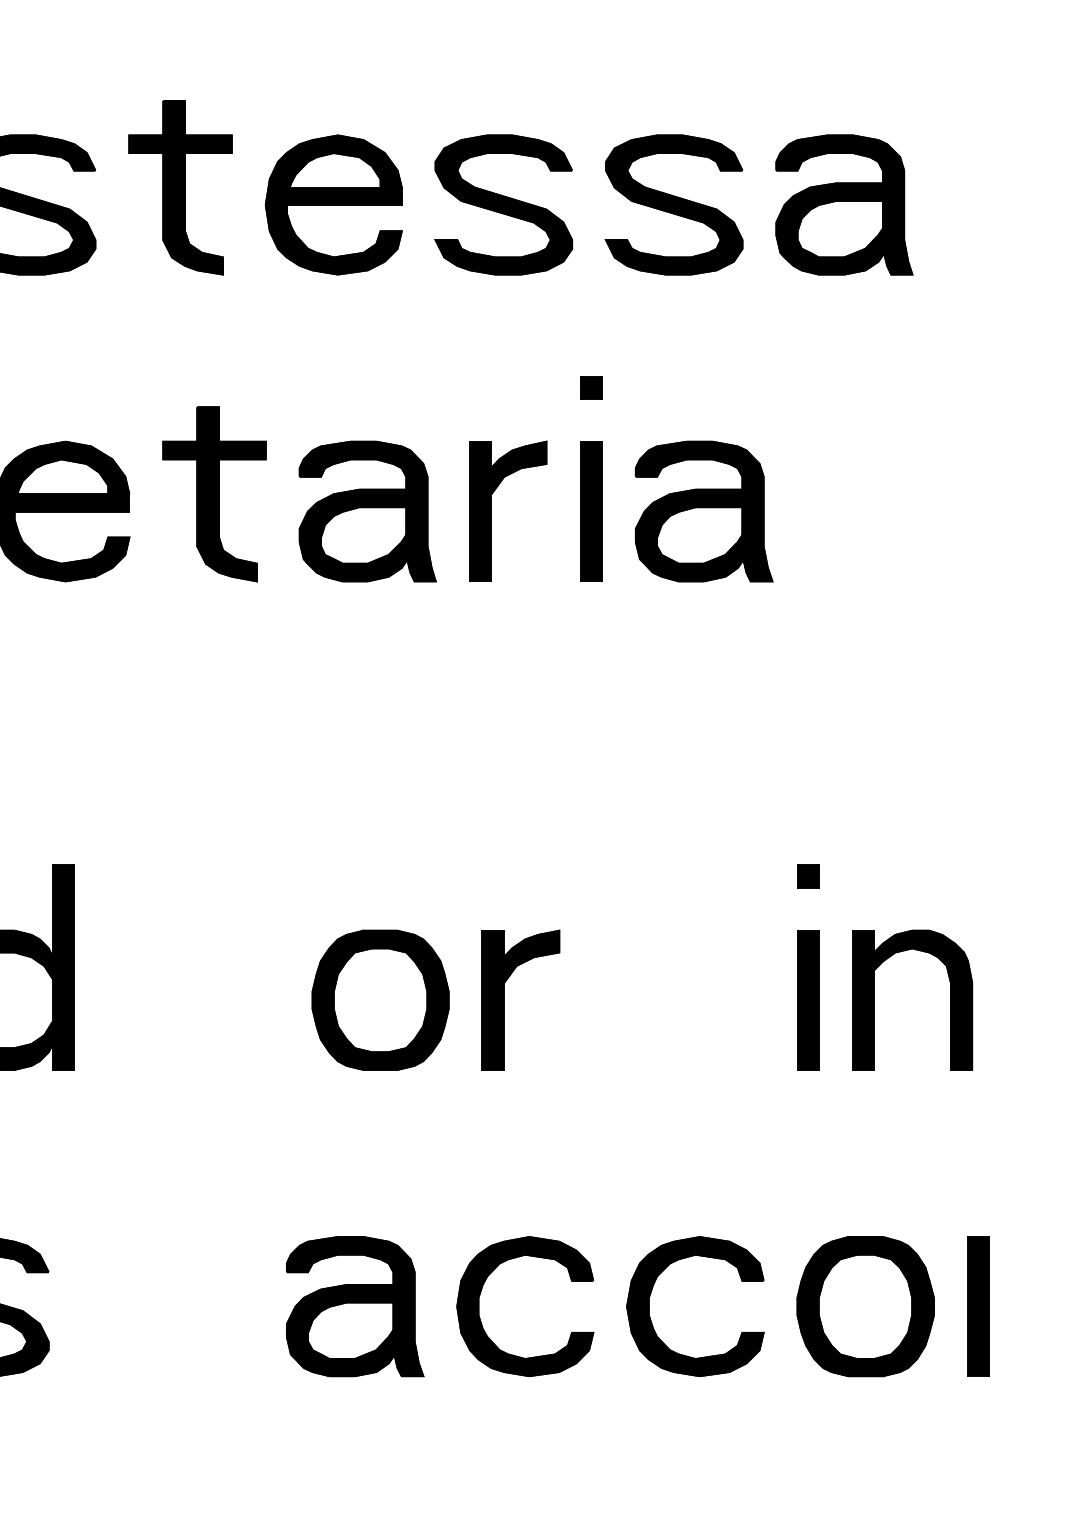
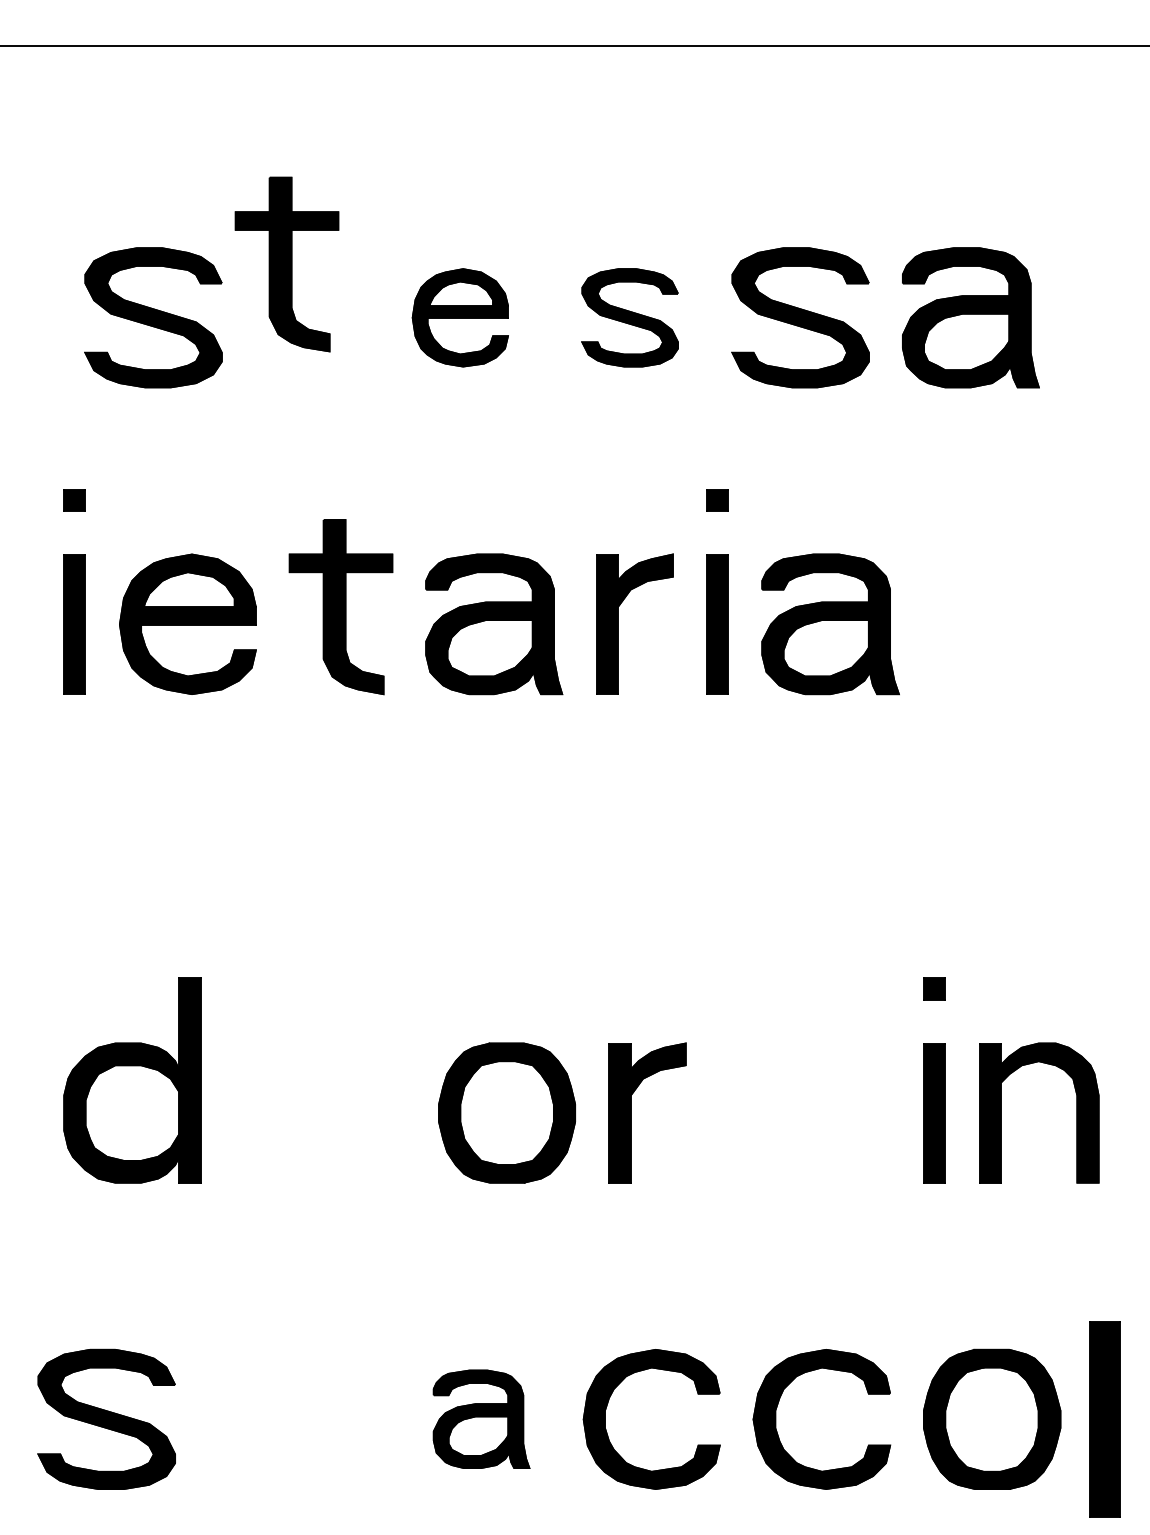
part: (180, 187) -> (286, 264), moved
part: (334, 204) -> (460, 317), size x0.7
part: (503, 204) -> (629, 317), size x0.7
part: (355, 1305) -> (481, 1418), size x0.7
part: (978, 1306) -> (1104, 1419), size x1.4

